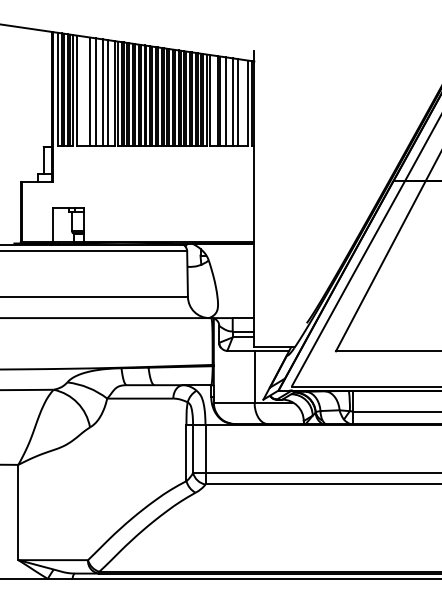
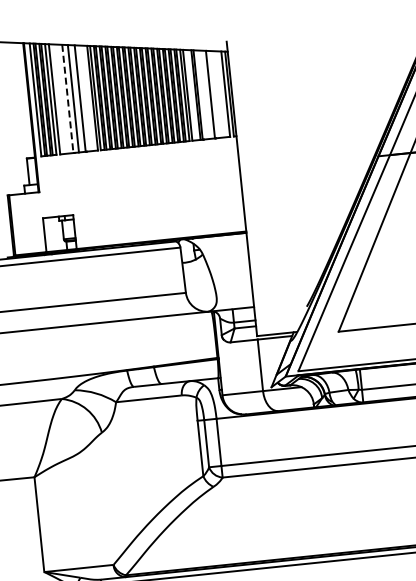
line: (90, 92) -> (67, 99), solid -> dashed
line: (108, 93) -> (85, 98), removed
line: (225, 101) -> (203, 94), removed
line: (238, 102) -> (216, 94), removed

